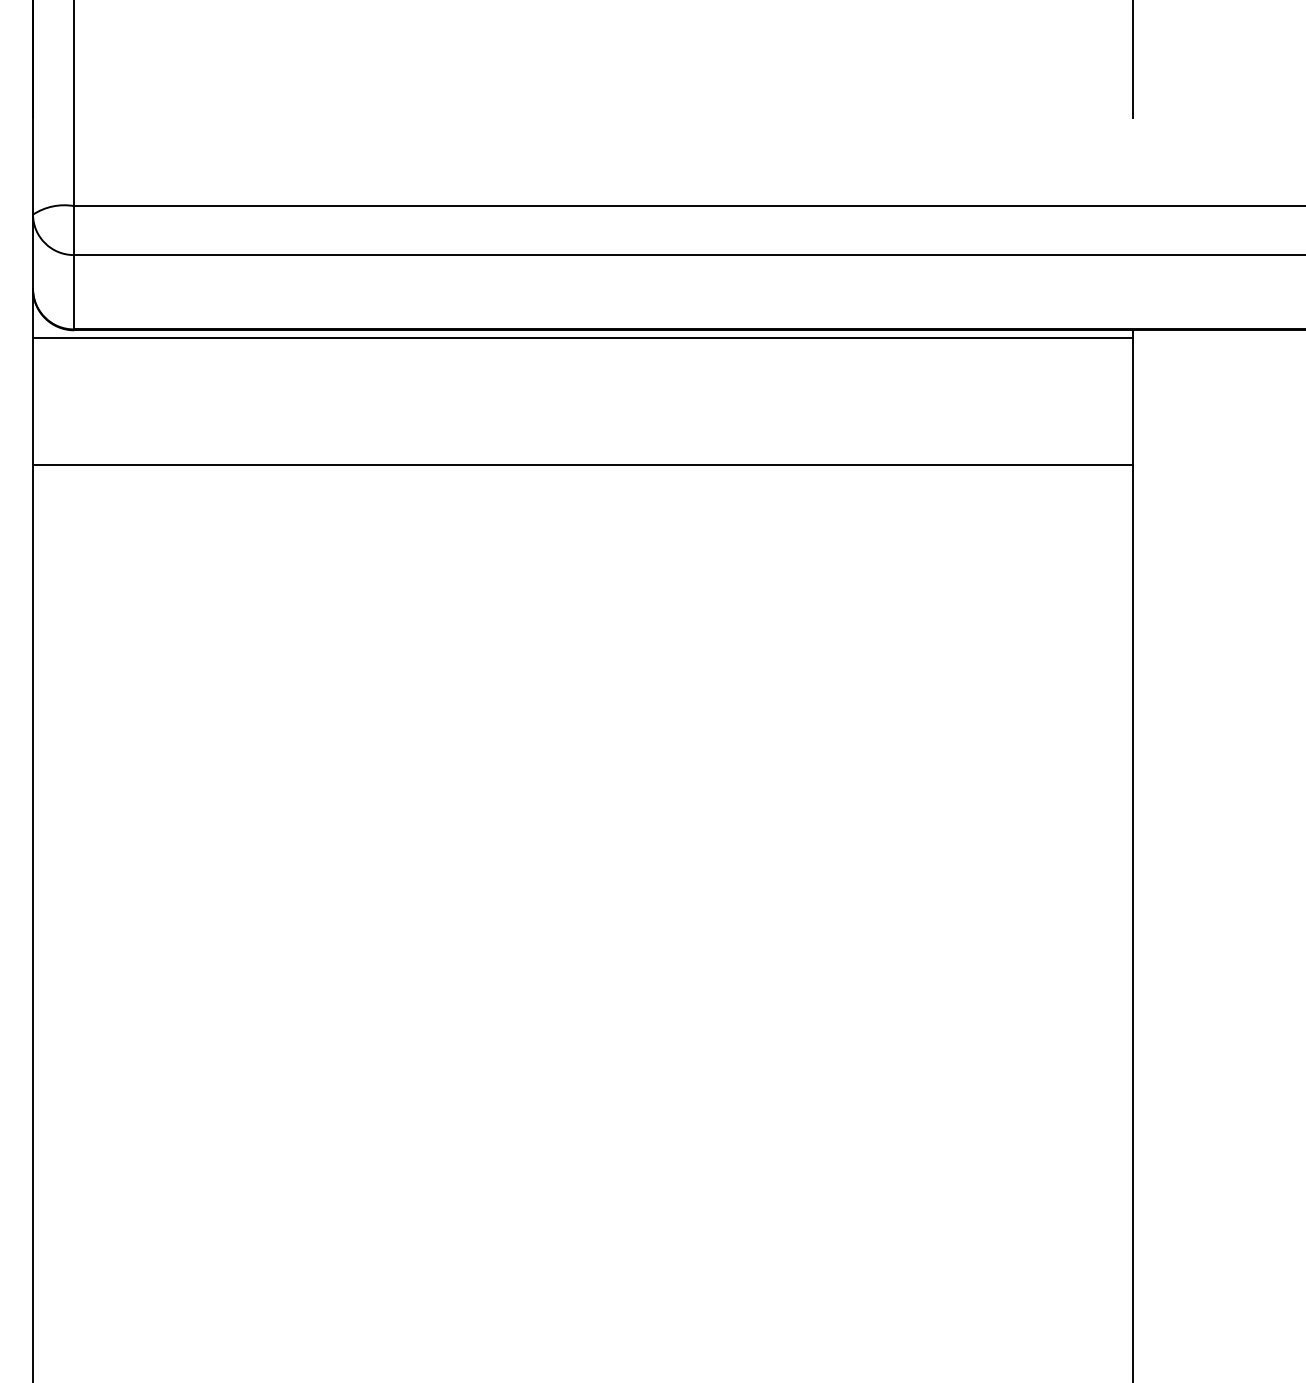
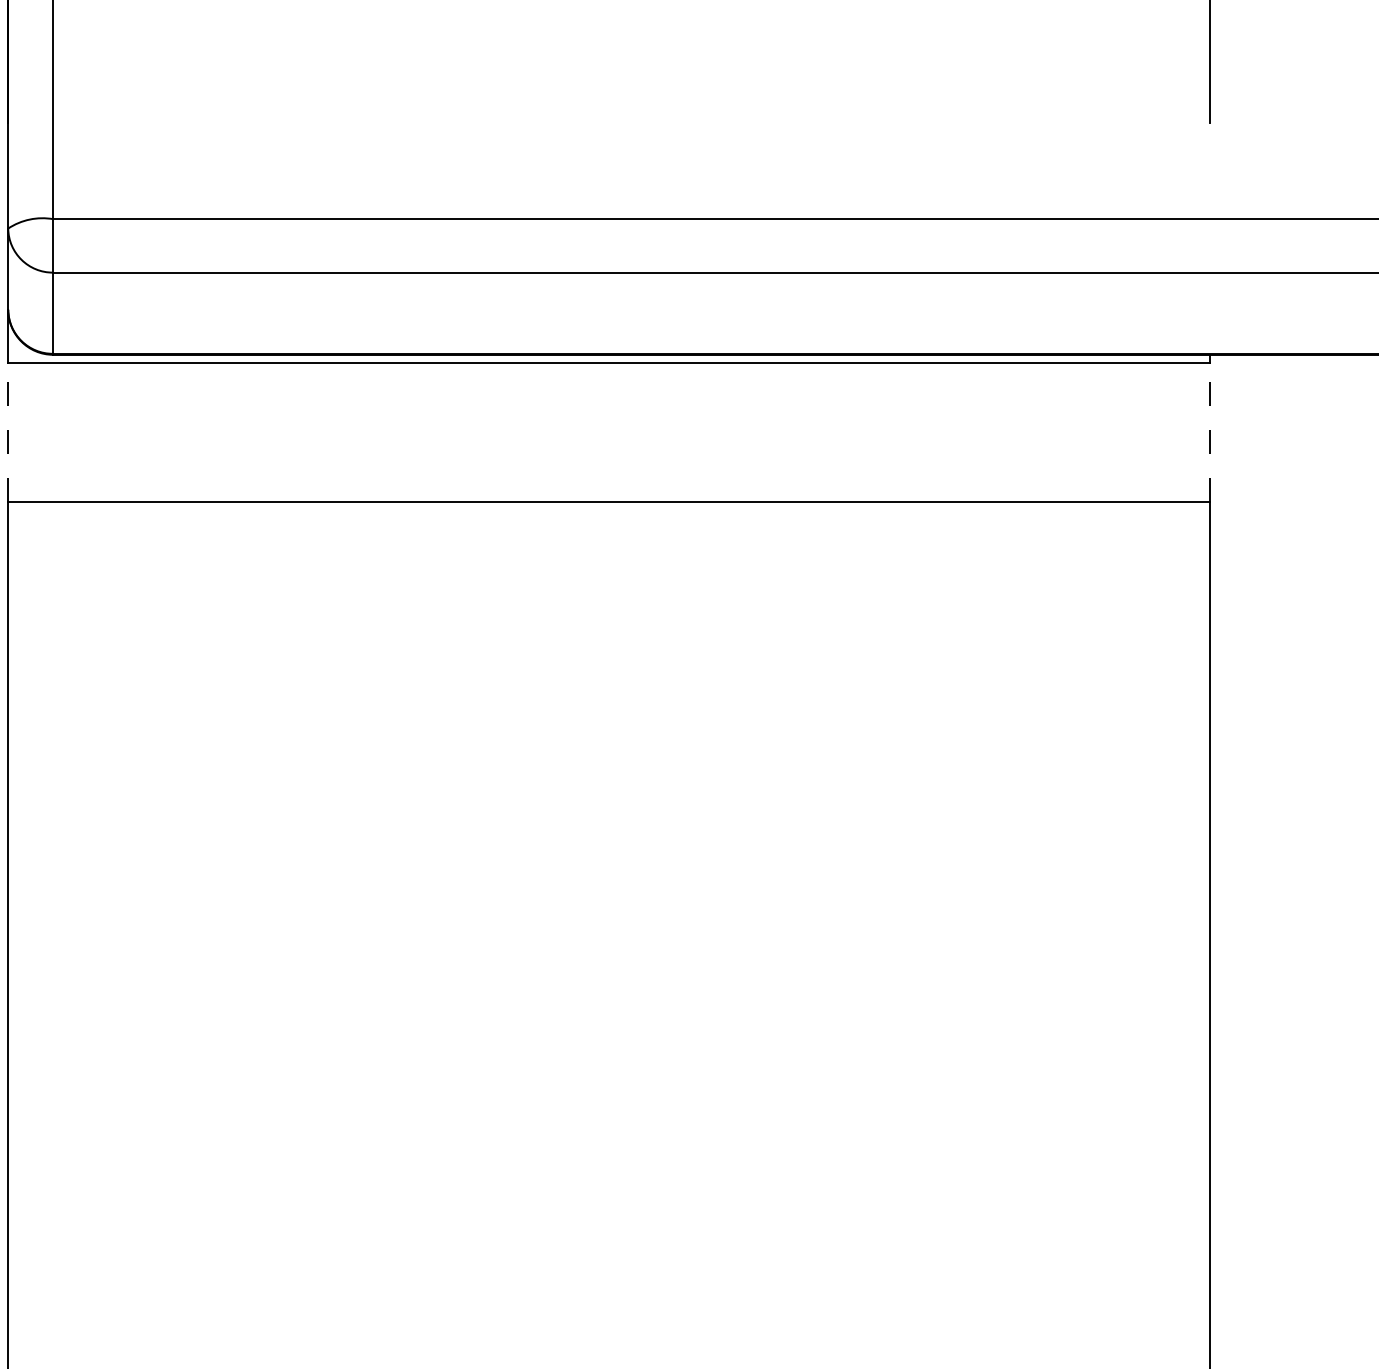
line: (32, 401) -> (7, 432), solid -> dashed
line: (1133, 401) -> (1210, 432), solid -> dashed

